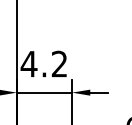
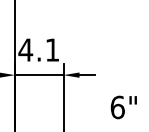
text: (58, 63) -> (51, 49), 4.2 -> 4.1

